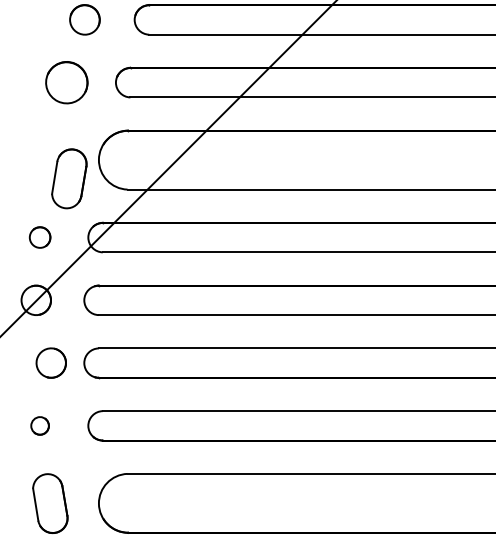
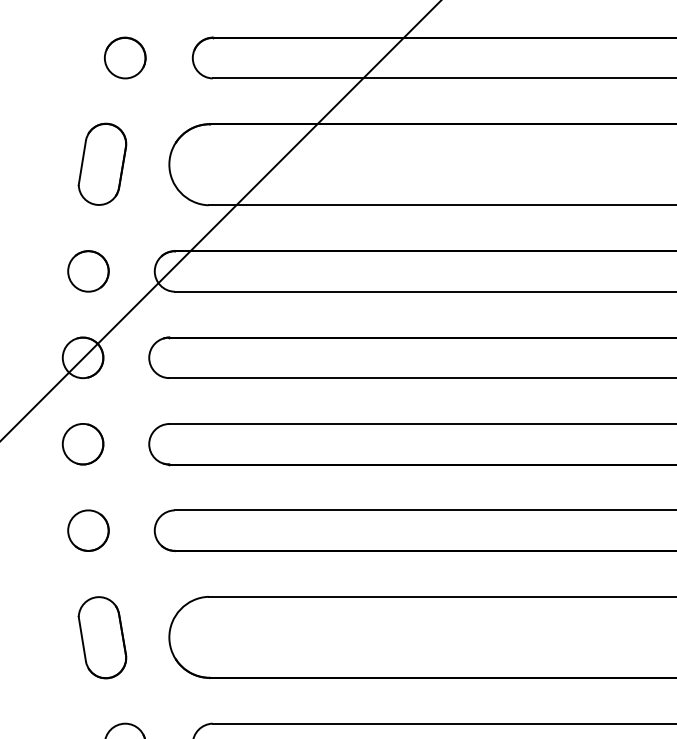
part: (66, 82) -> (124, 57), size x0.71
part: (69, 178) -> (102, 163), moved
part: (39, 237) -> (87, 271), size x1.43
part: (50, 362) -> (82, 443), moved
part: (39, 425) -> (87, 530), size x1.67

